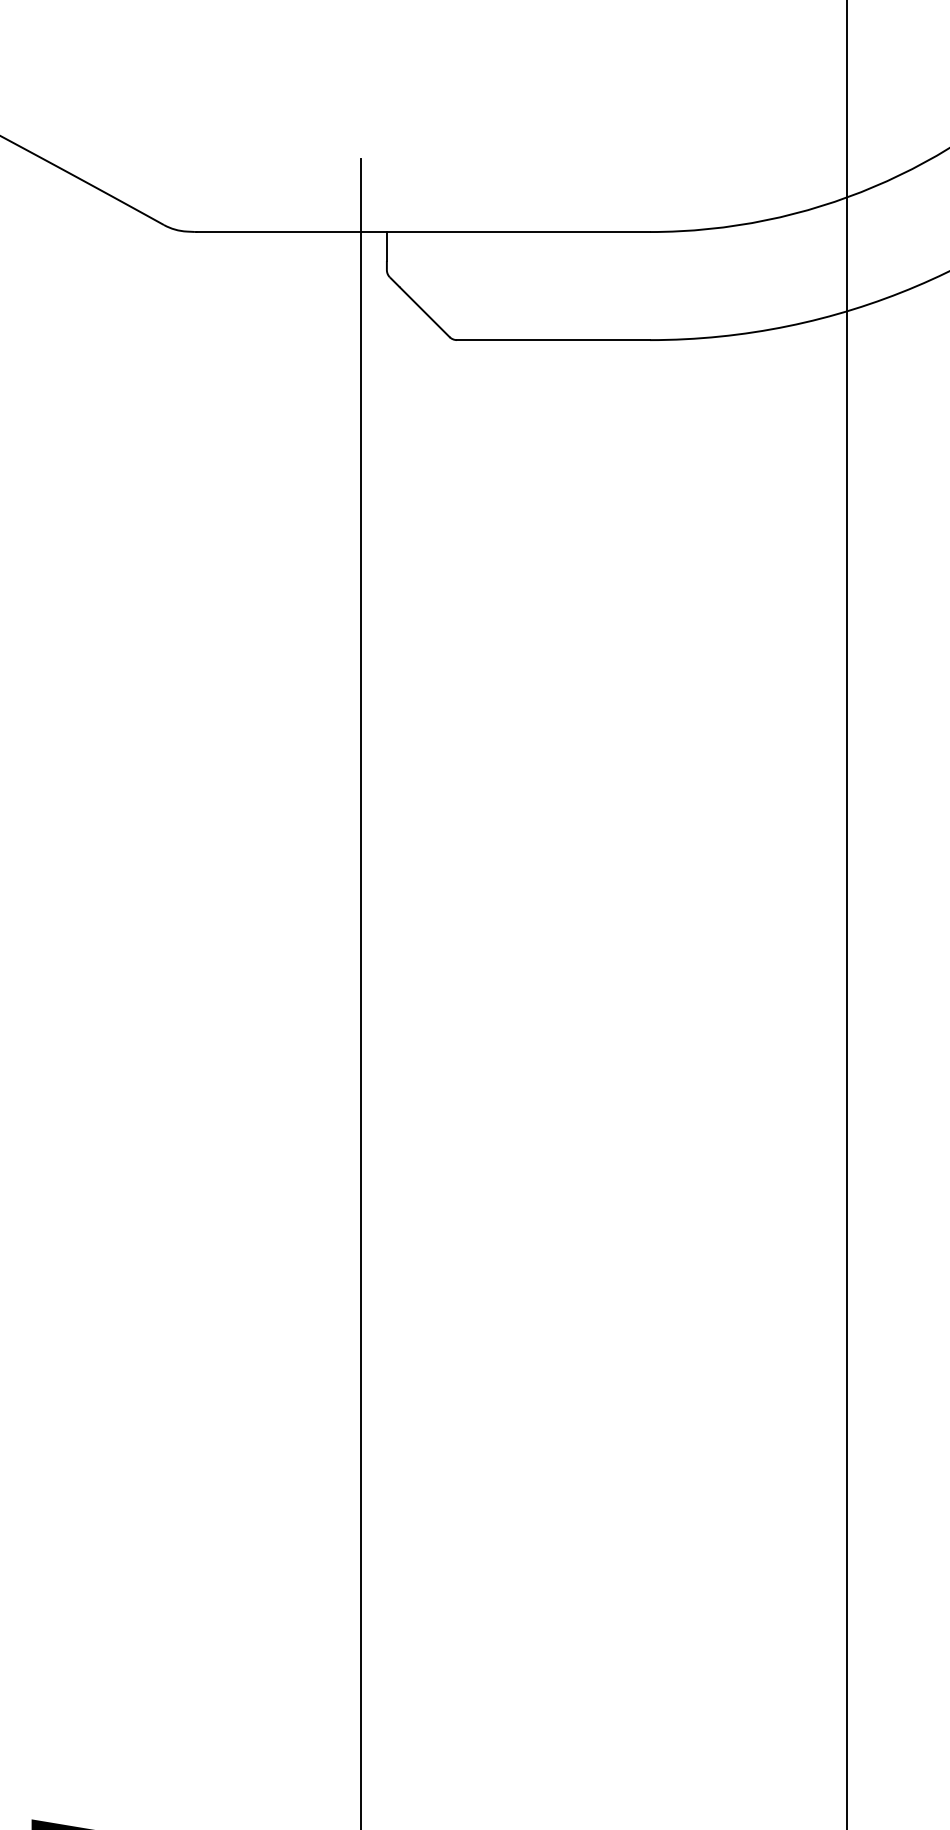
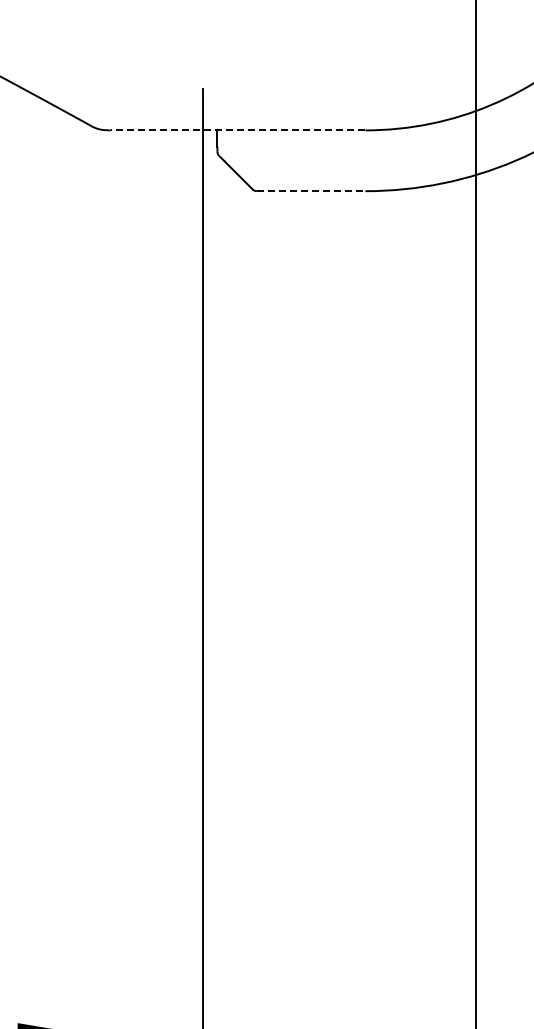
line: (422, 232) -> (237, 130), solid -> dashed
line: (554, 340) -> (311, 191), solid -> dashed

